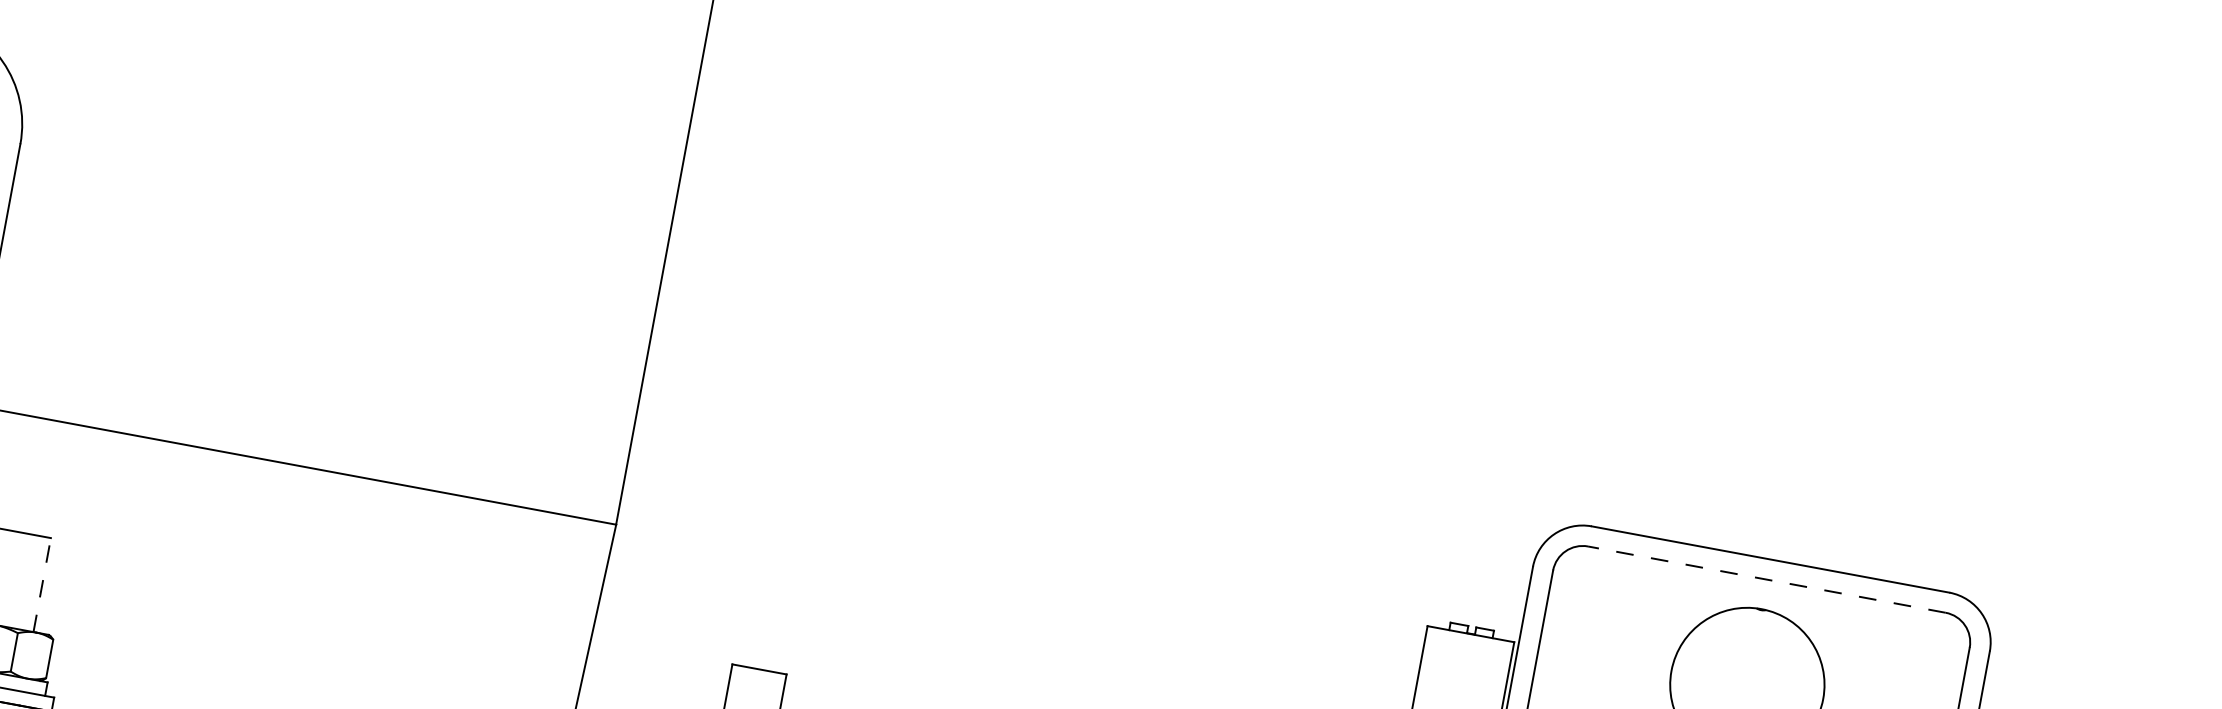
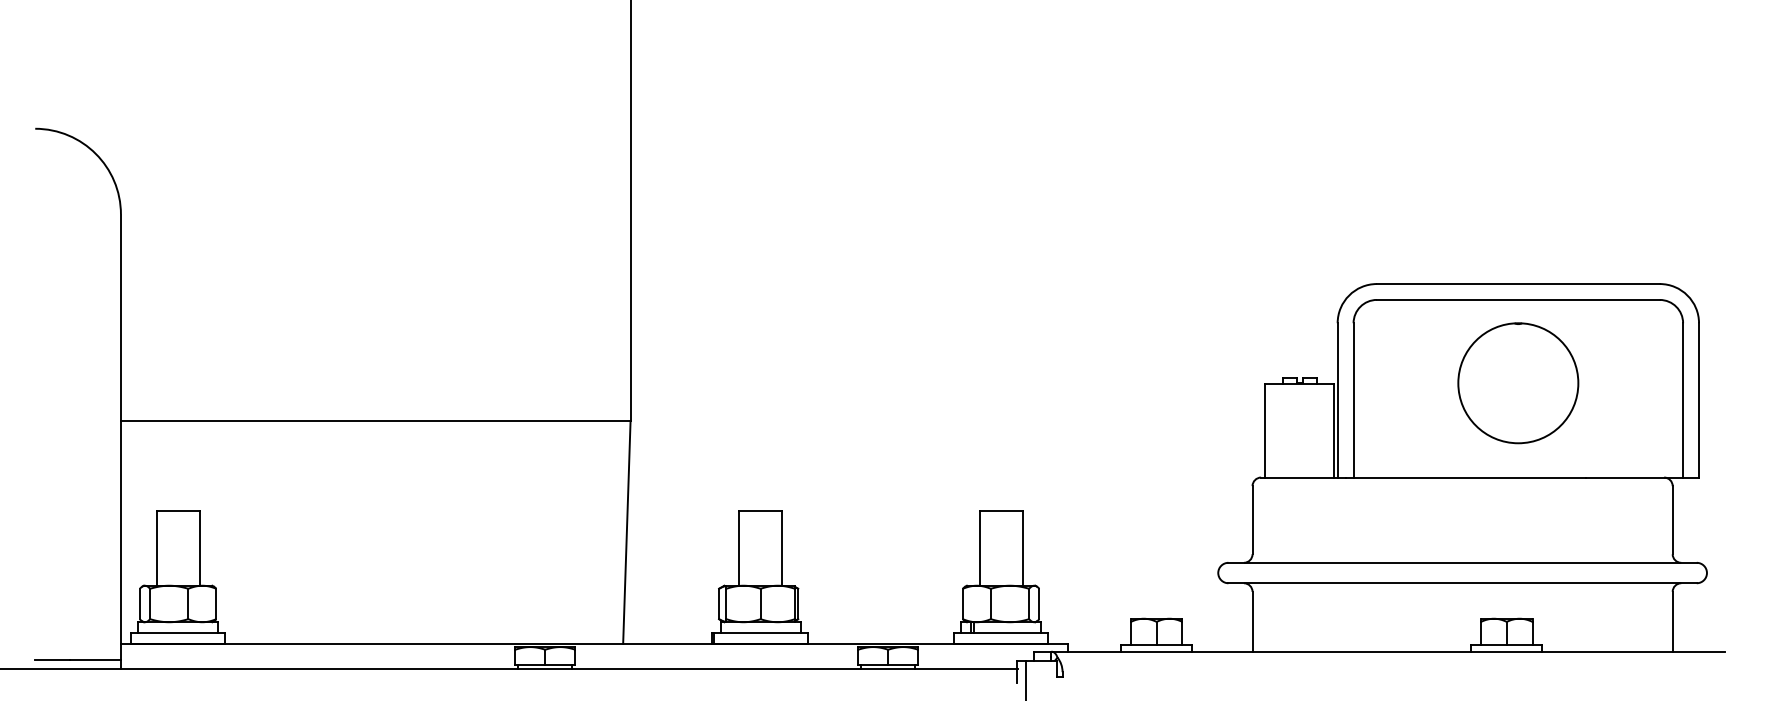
line: (1765, 578) -> (1517, 299), dashed -> solid
line: (42, 585) -> (200, 548), dashed -> solid

